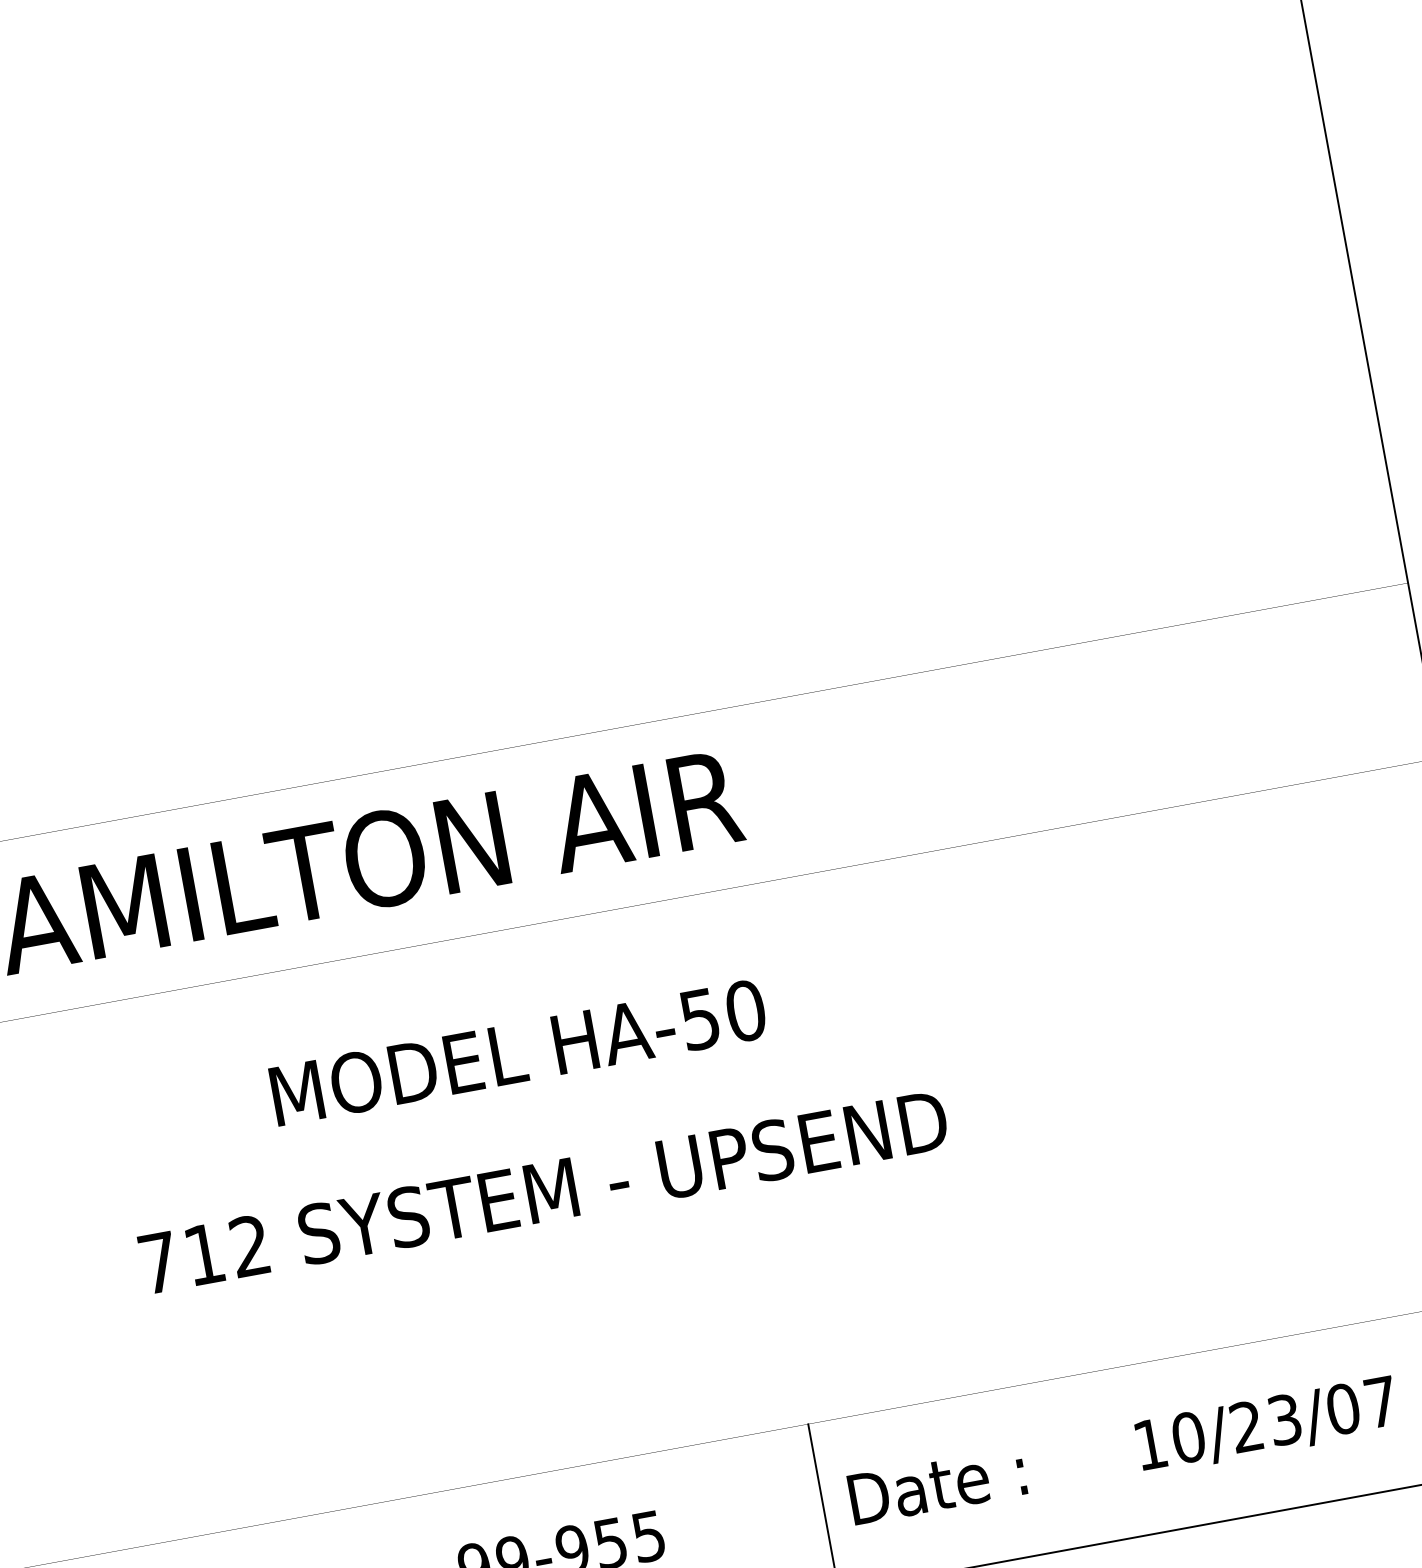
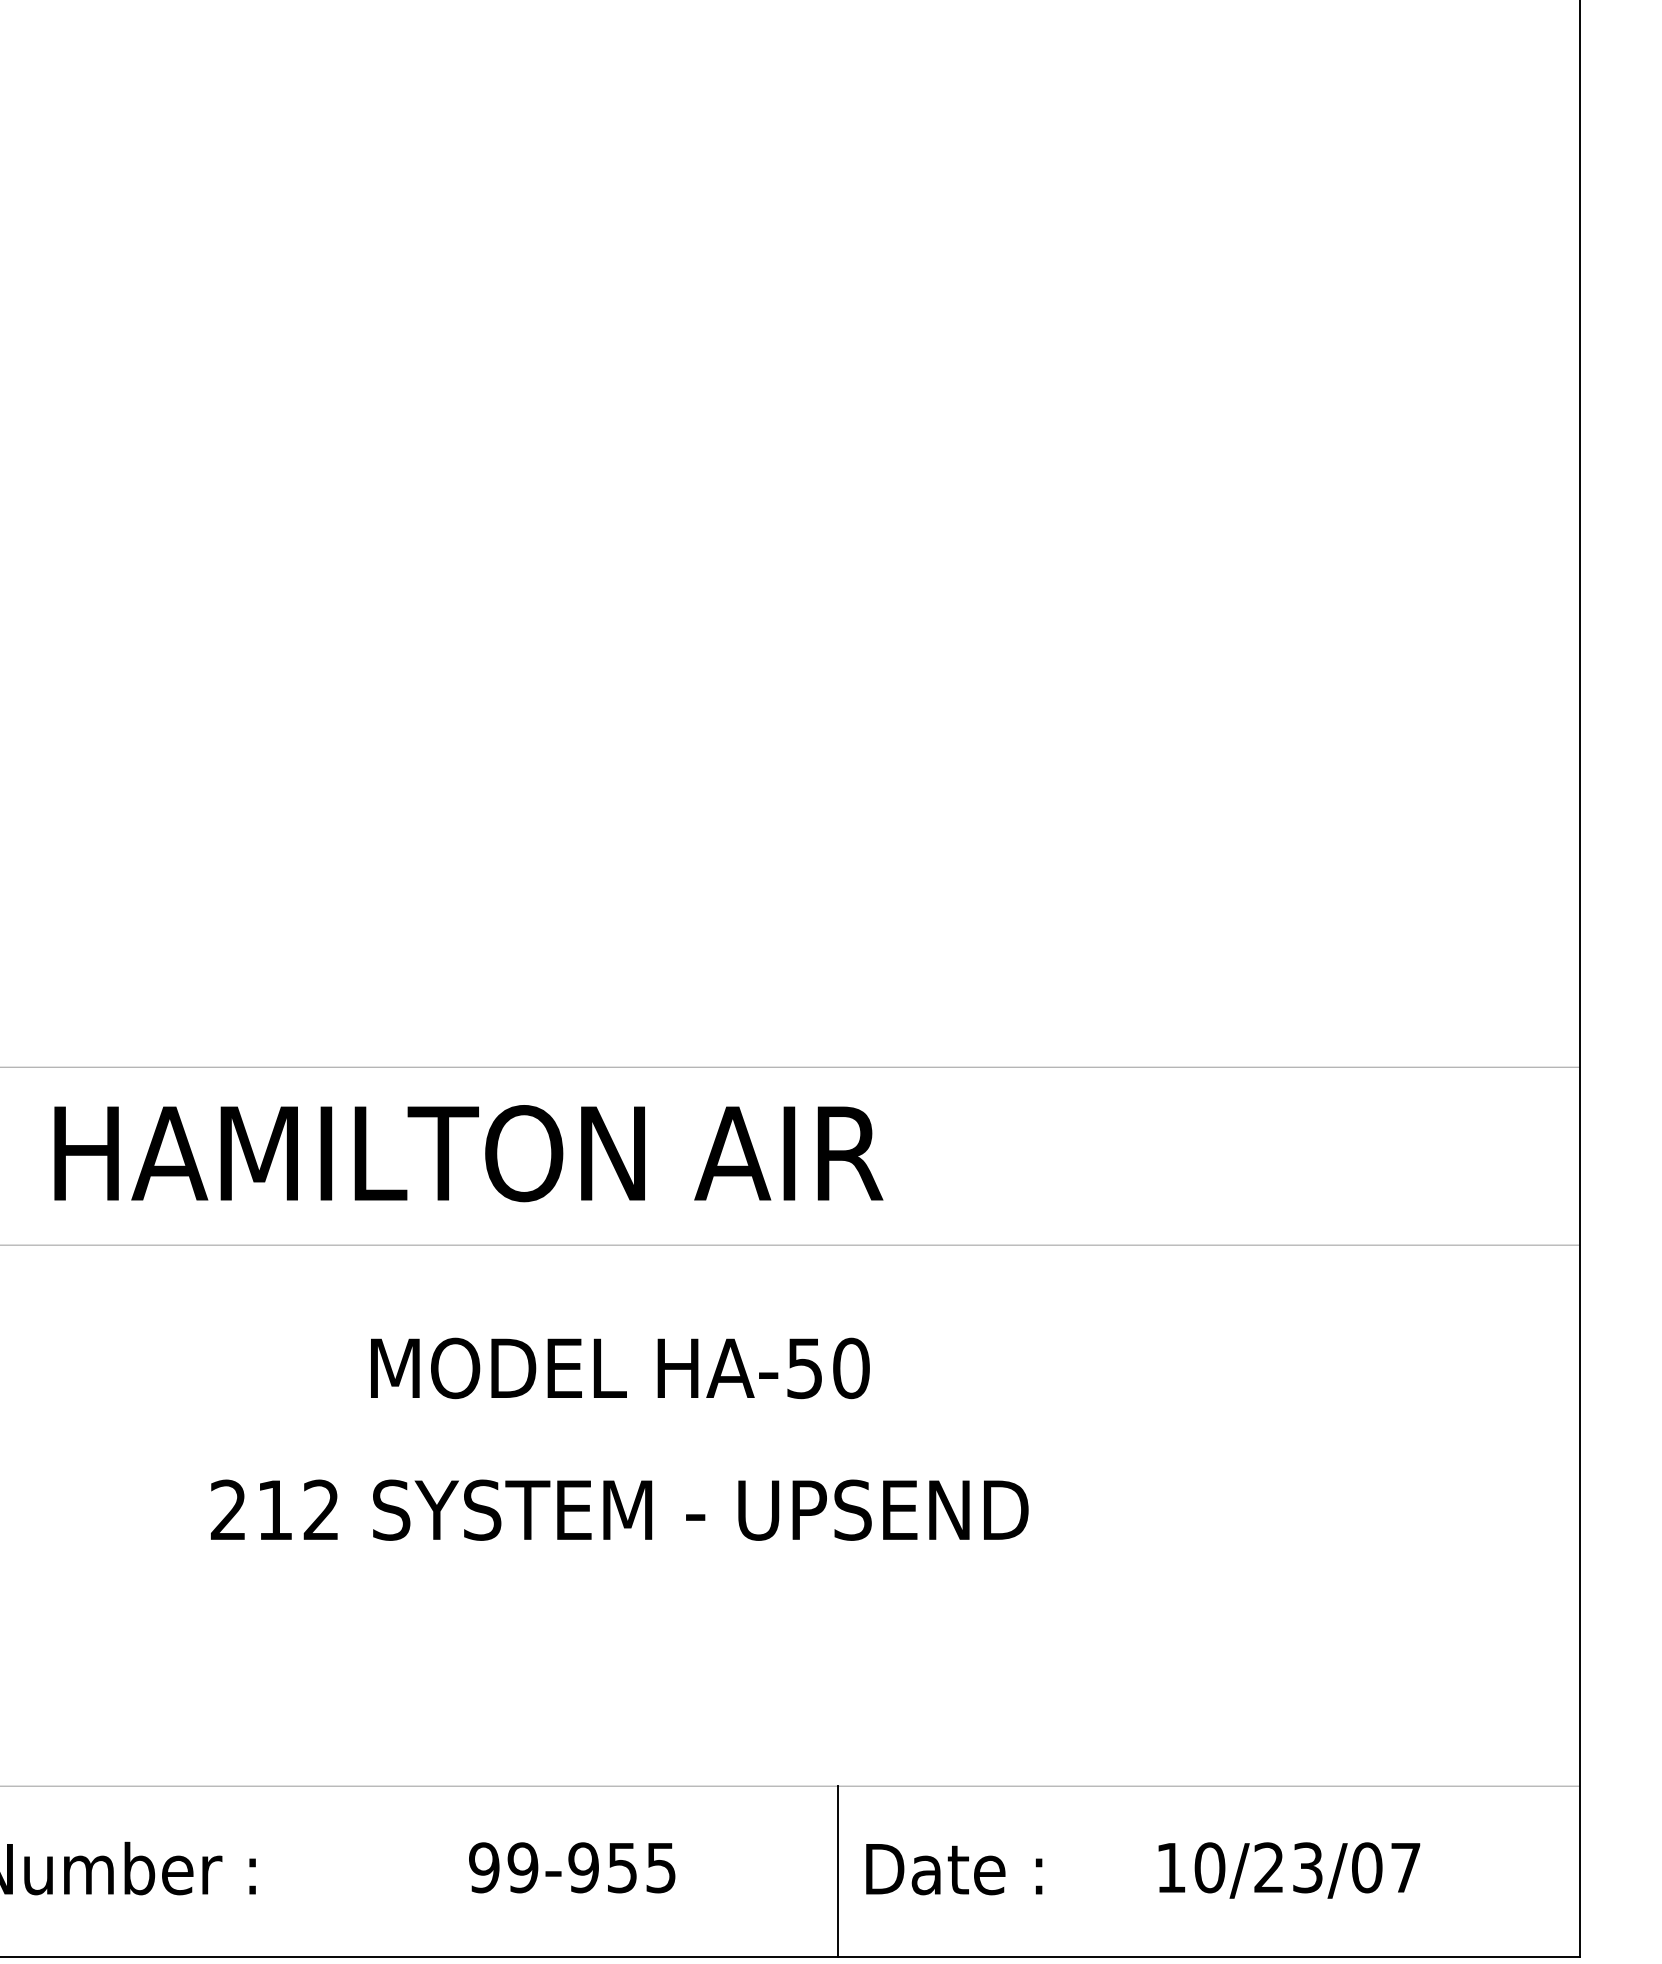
text: (157, 1262) -> (227, 1509), 712 -> 212

